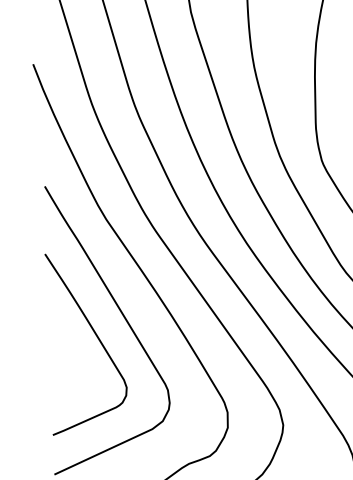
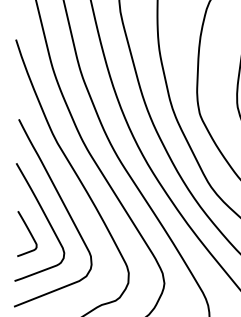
curve: (71, 360) -> (29, 233), added

